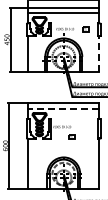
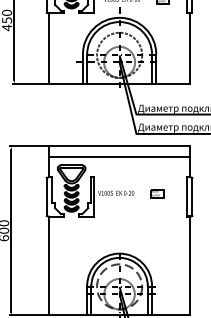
line: (99, 53) -> (190, 47), dashed -> solid
line: (63, 108) -> (119, 156), dashed -> solid
part: (71, 136) -> (156, 192), moved

